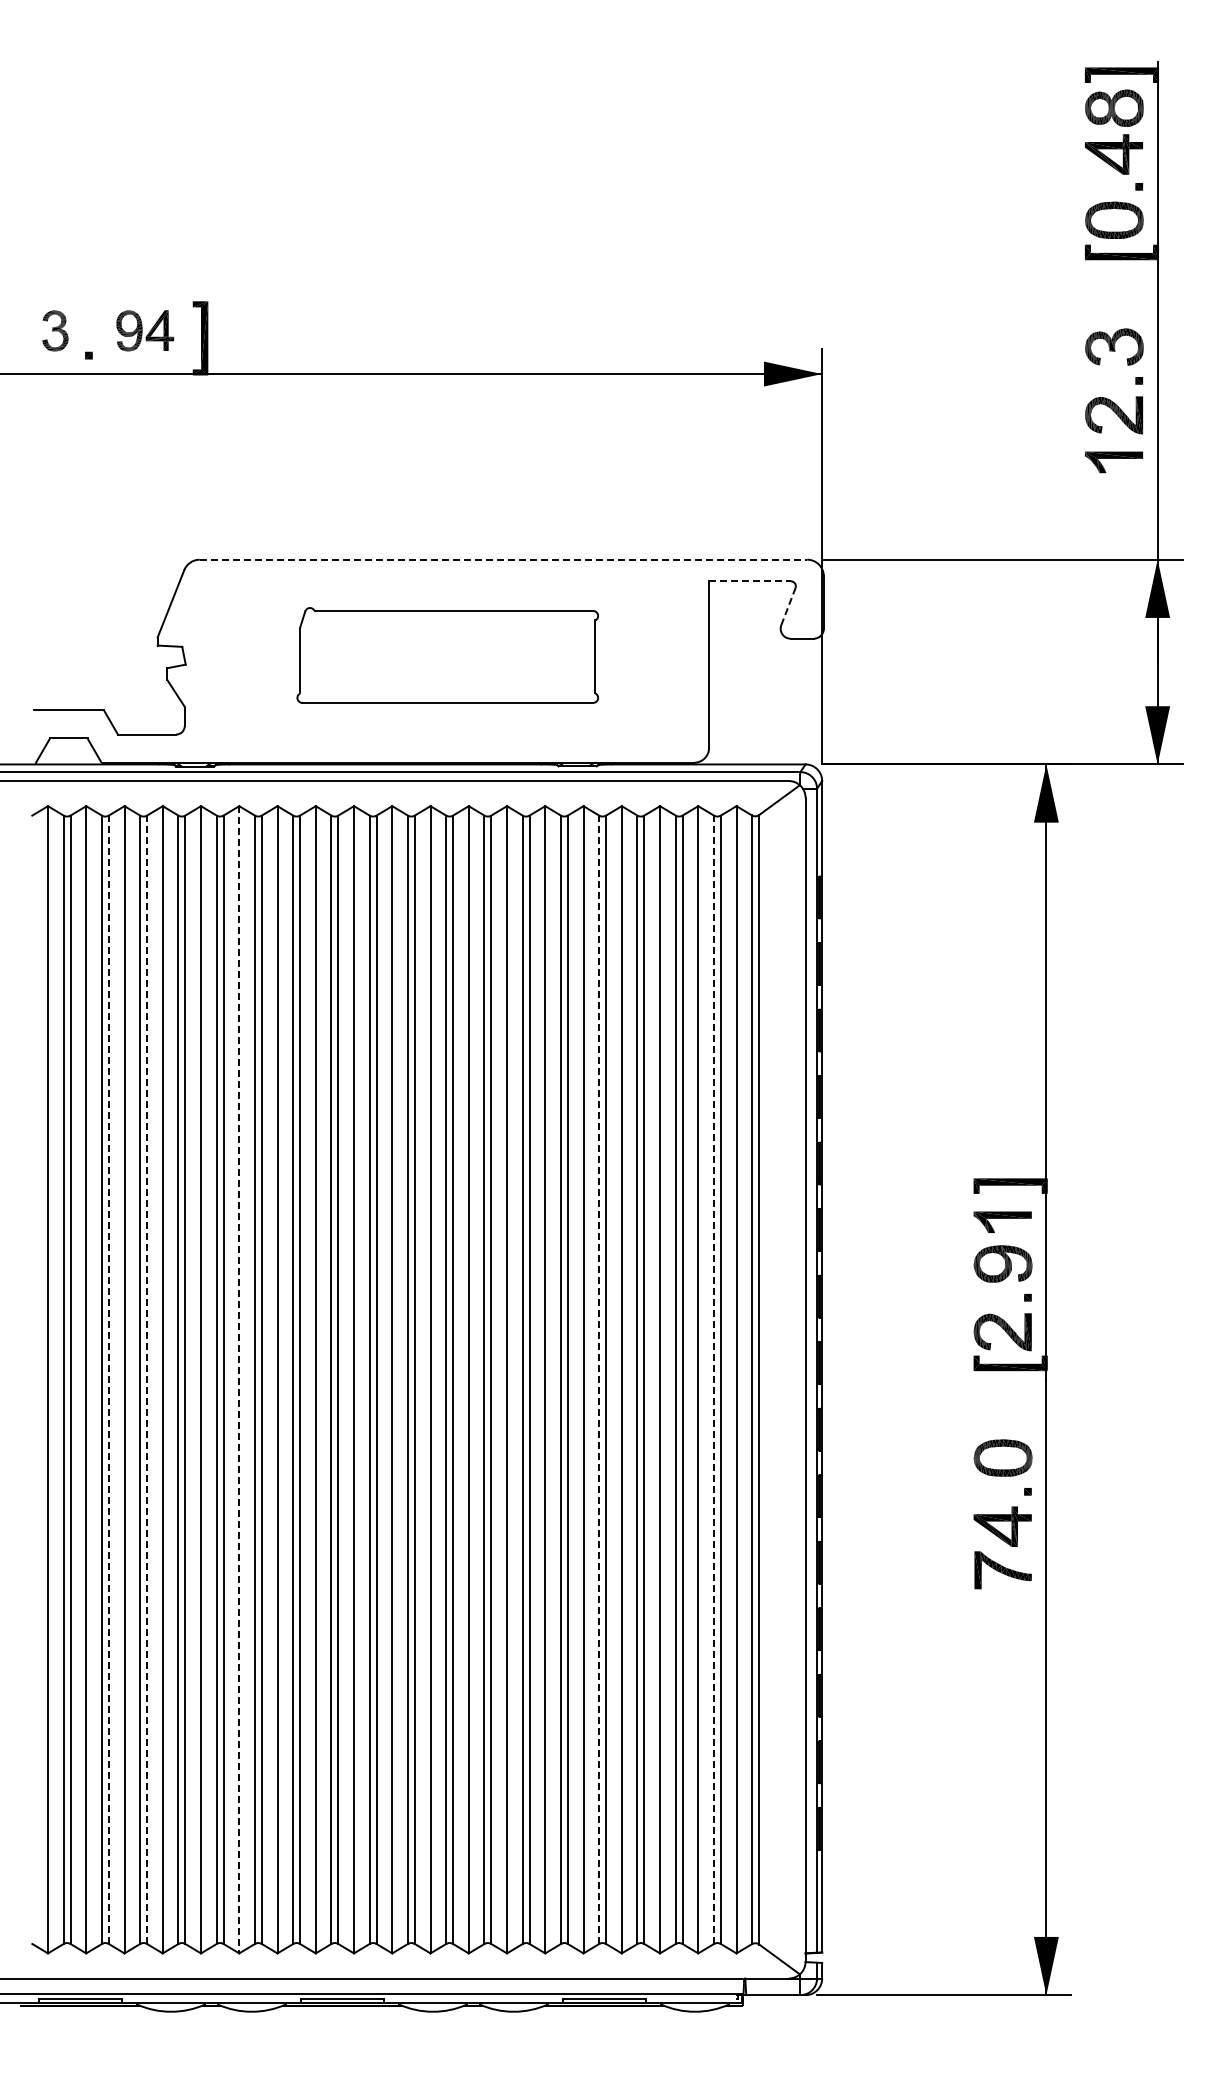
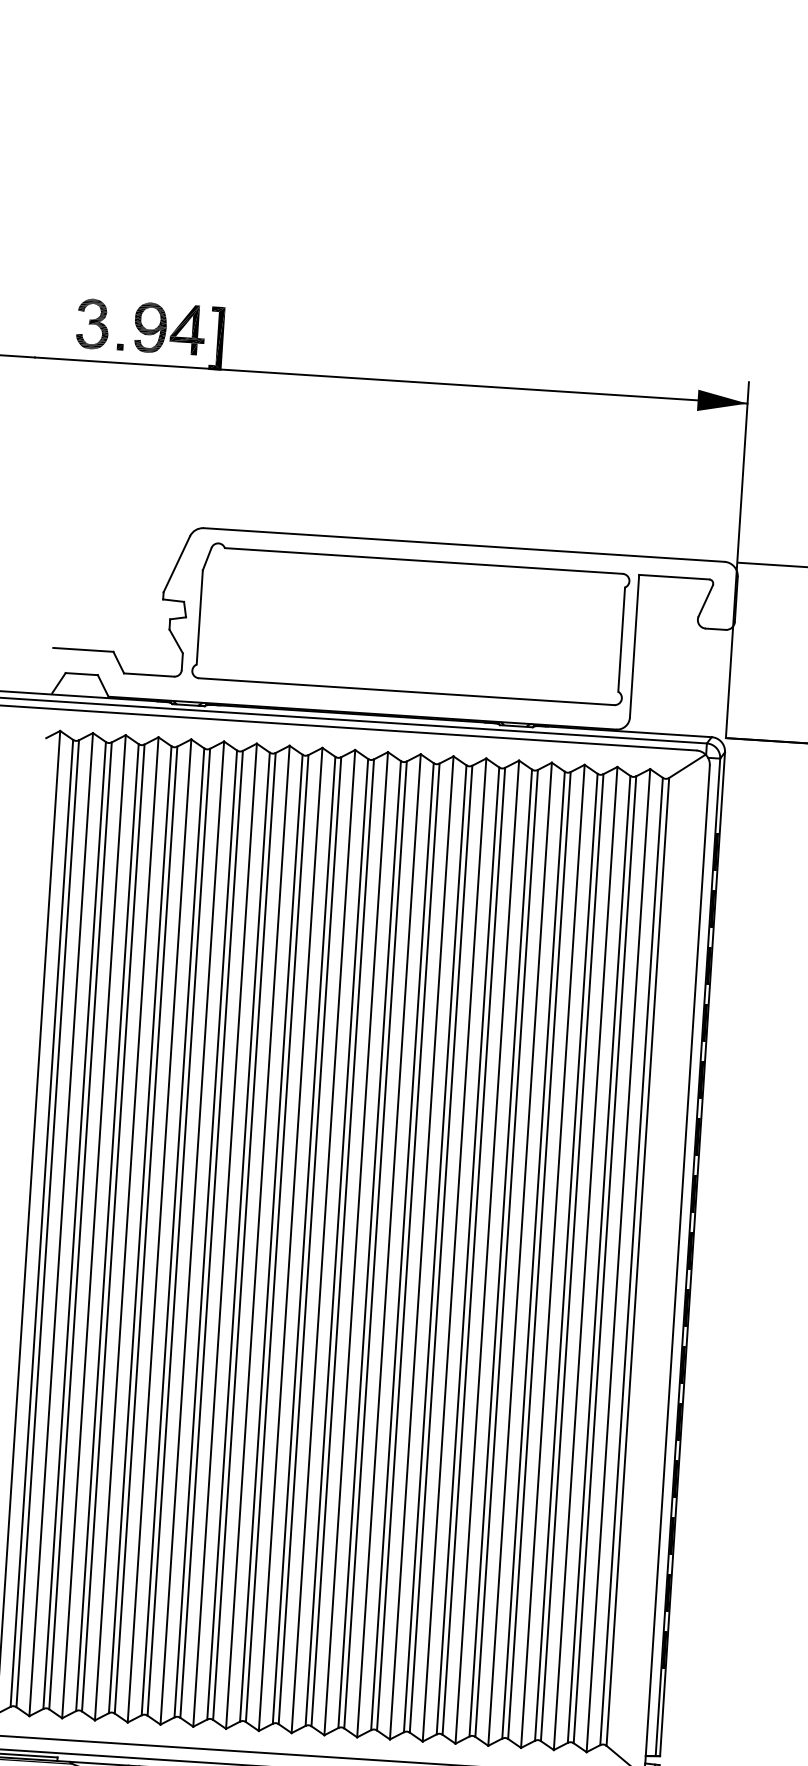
part: (55, 330) -> (92, 323), size x1.43
part: (145, 330) -> (170, 328), size x1.43
line: (503, 559) -> (464, 544), dashed -> solid
line: (749, 581) -> (673, 577), dashed -> solid
line: (788, 606) -> (705, 600), dashed -> solid
part: (447, 655) -> (410, 623), size x1.67
line: (108, 1379) -> (80, 1225), dashed -> solid
line: (147, 1379) -> (113, 1227), dashed -> solid
line: (239, 1379) -> (192, 1232), dashed -> solid
line: (599, 1379) -> (501, 1252), dashed -> solid
line: (713, 1379) -> (598, 1259), dashed -> solid

